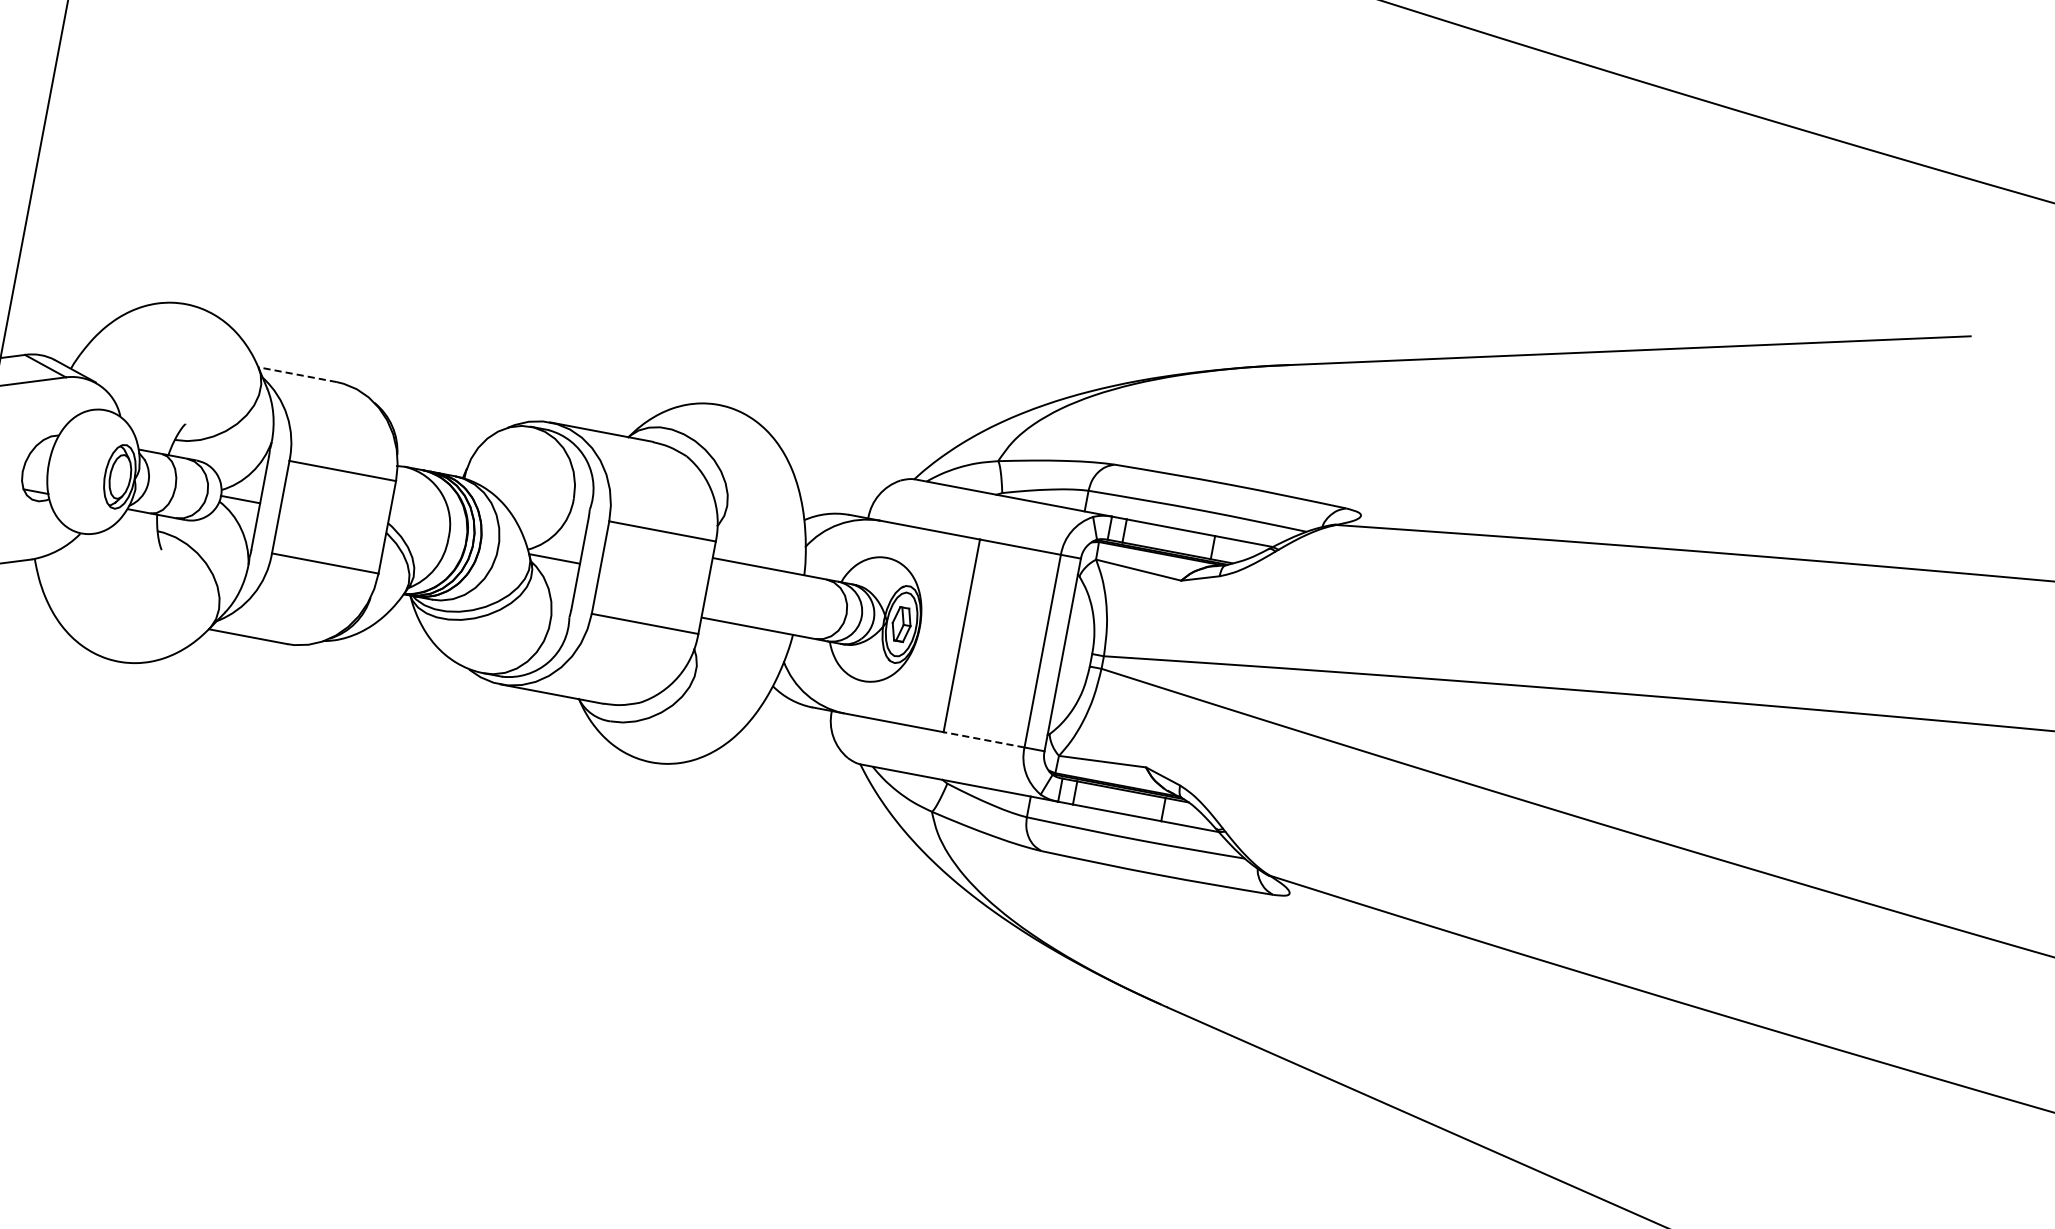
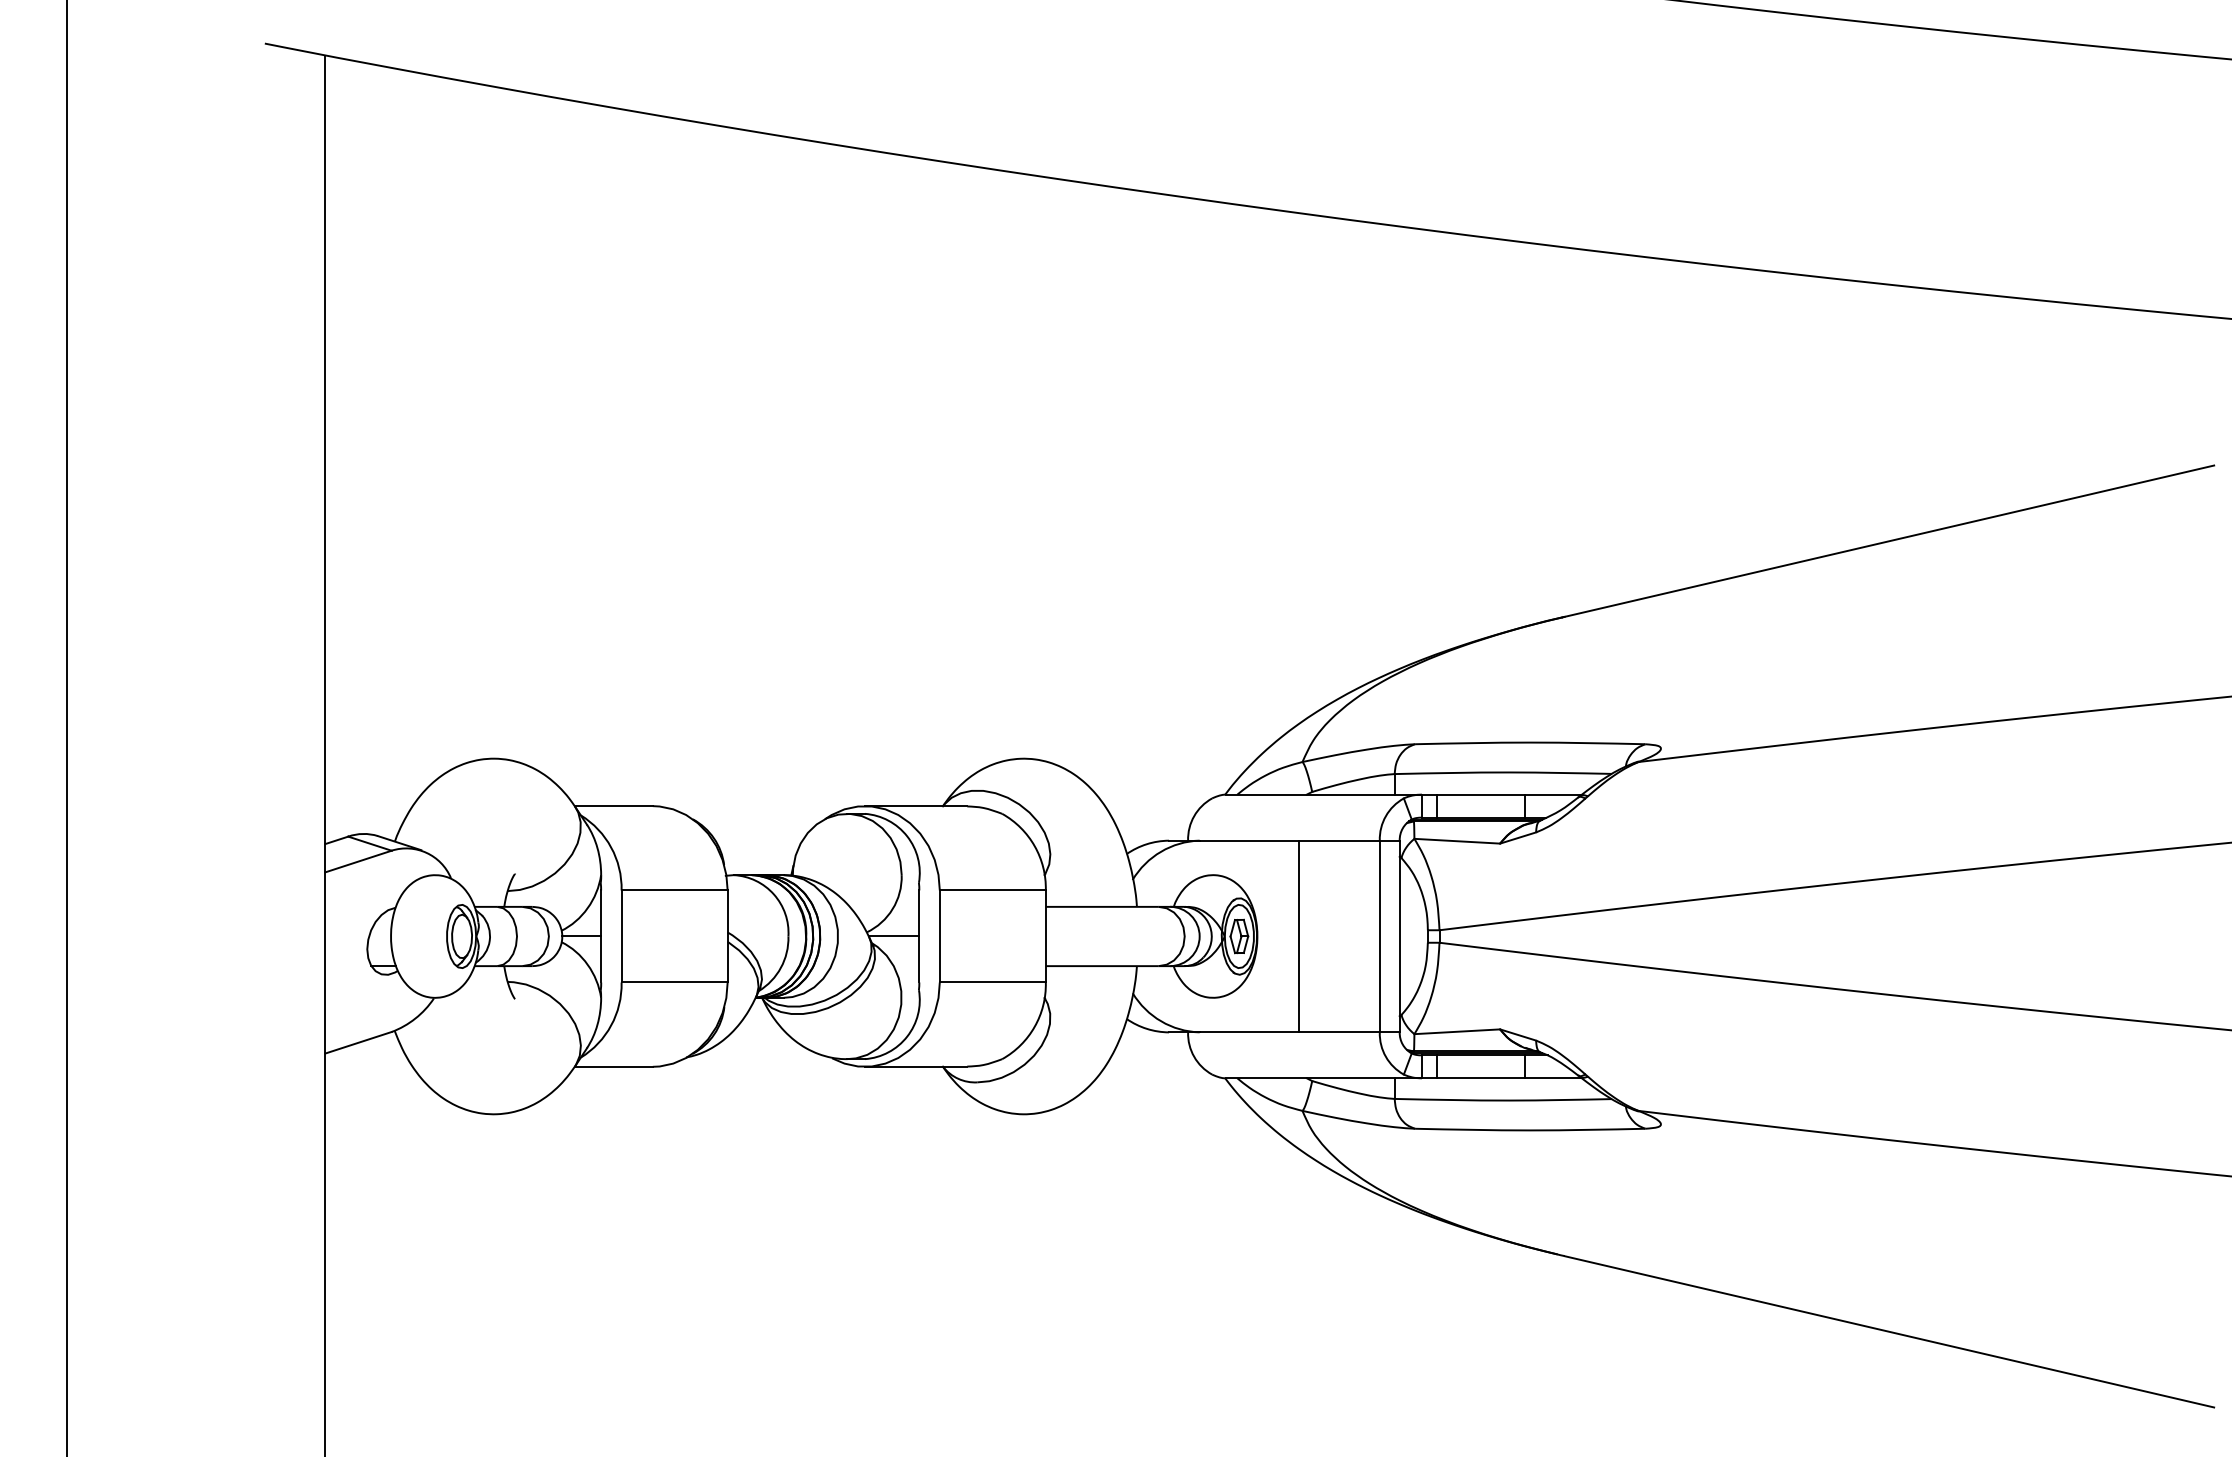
line: (297, 375) -> (613, 806), dashed -> solid
line: (983, 740) -> (1339, 1032), dashed -> solid

